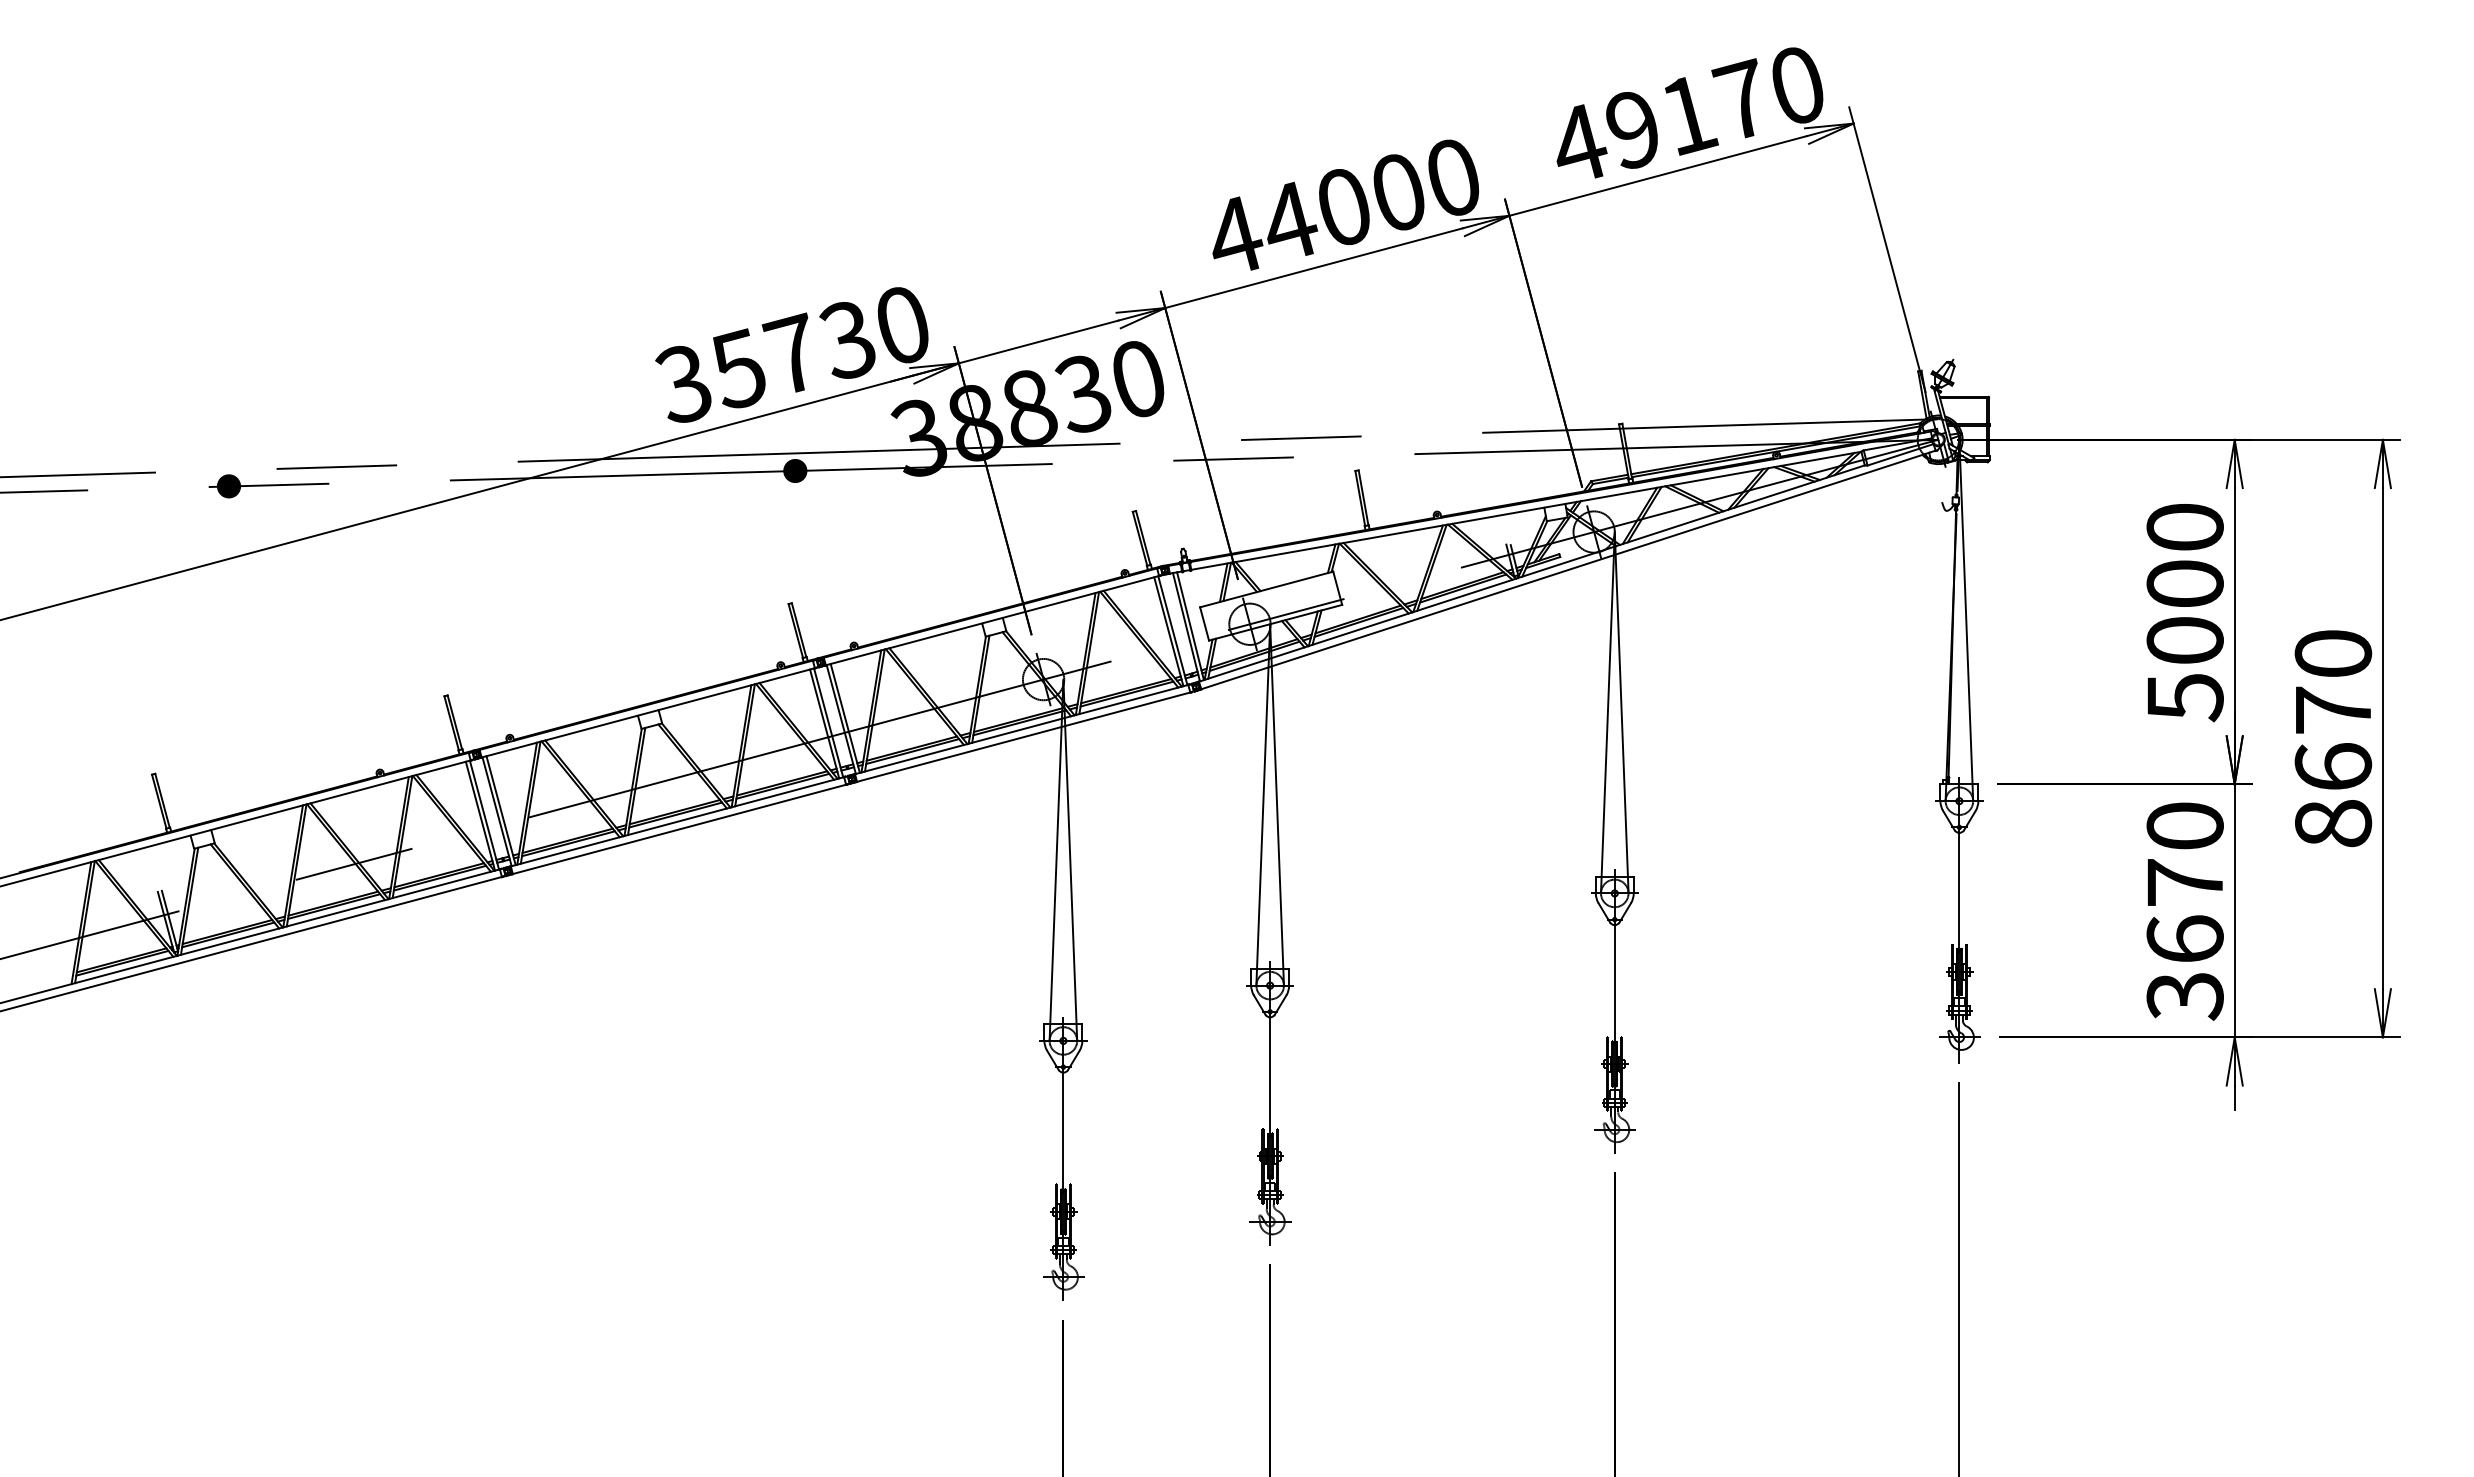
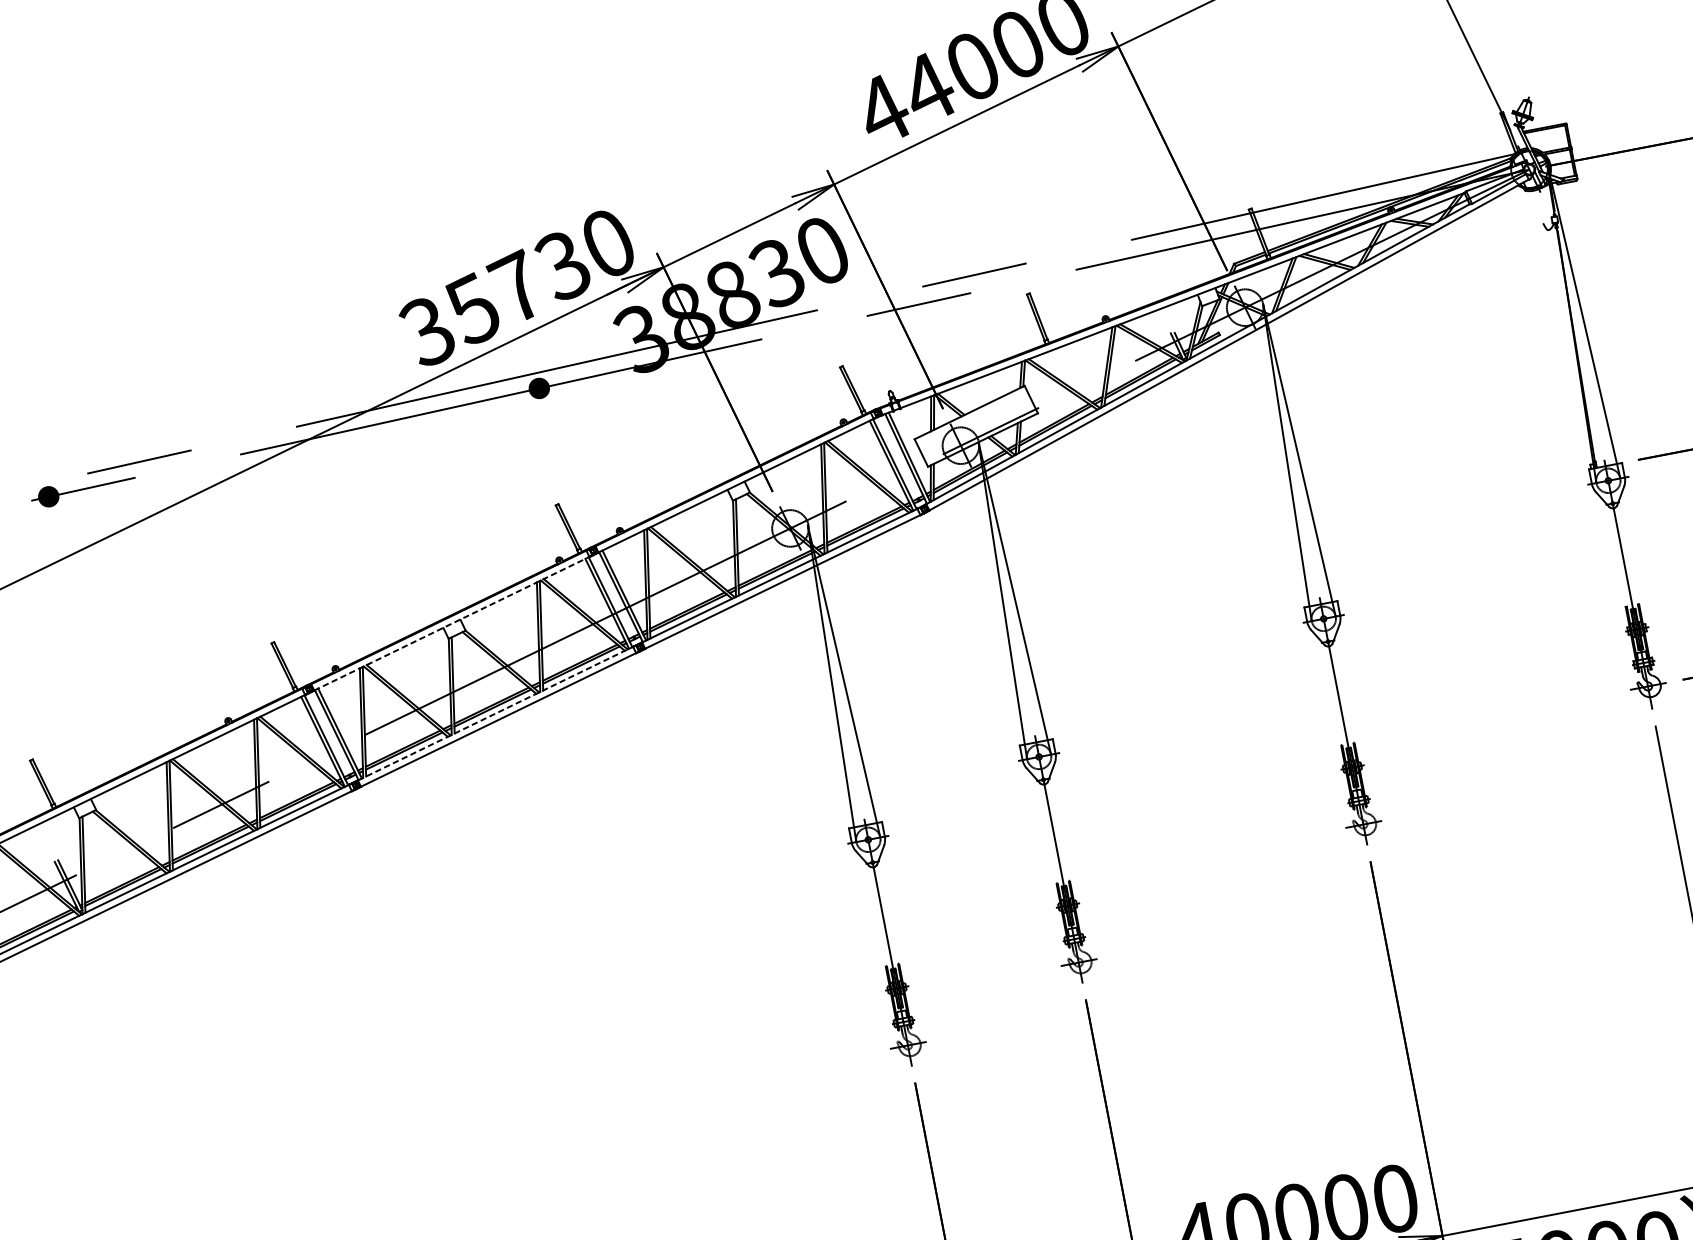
line: (648, 712) -> (451, 623), solid -> dashed
line: (677, 821) -> (495, 713), solid -> dashed

